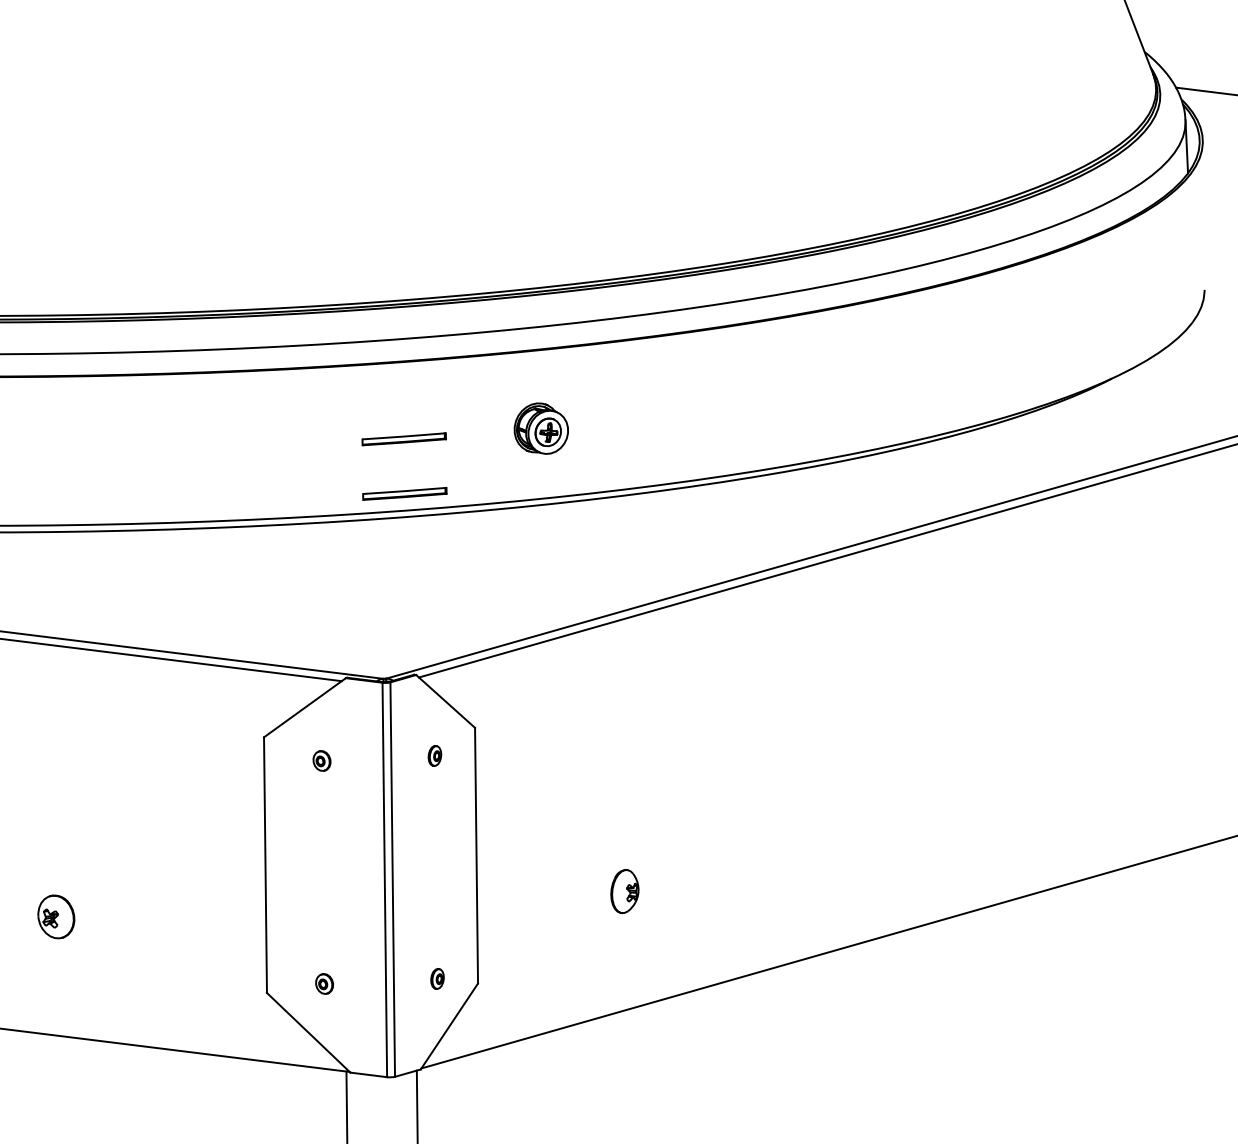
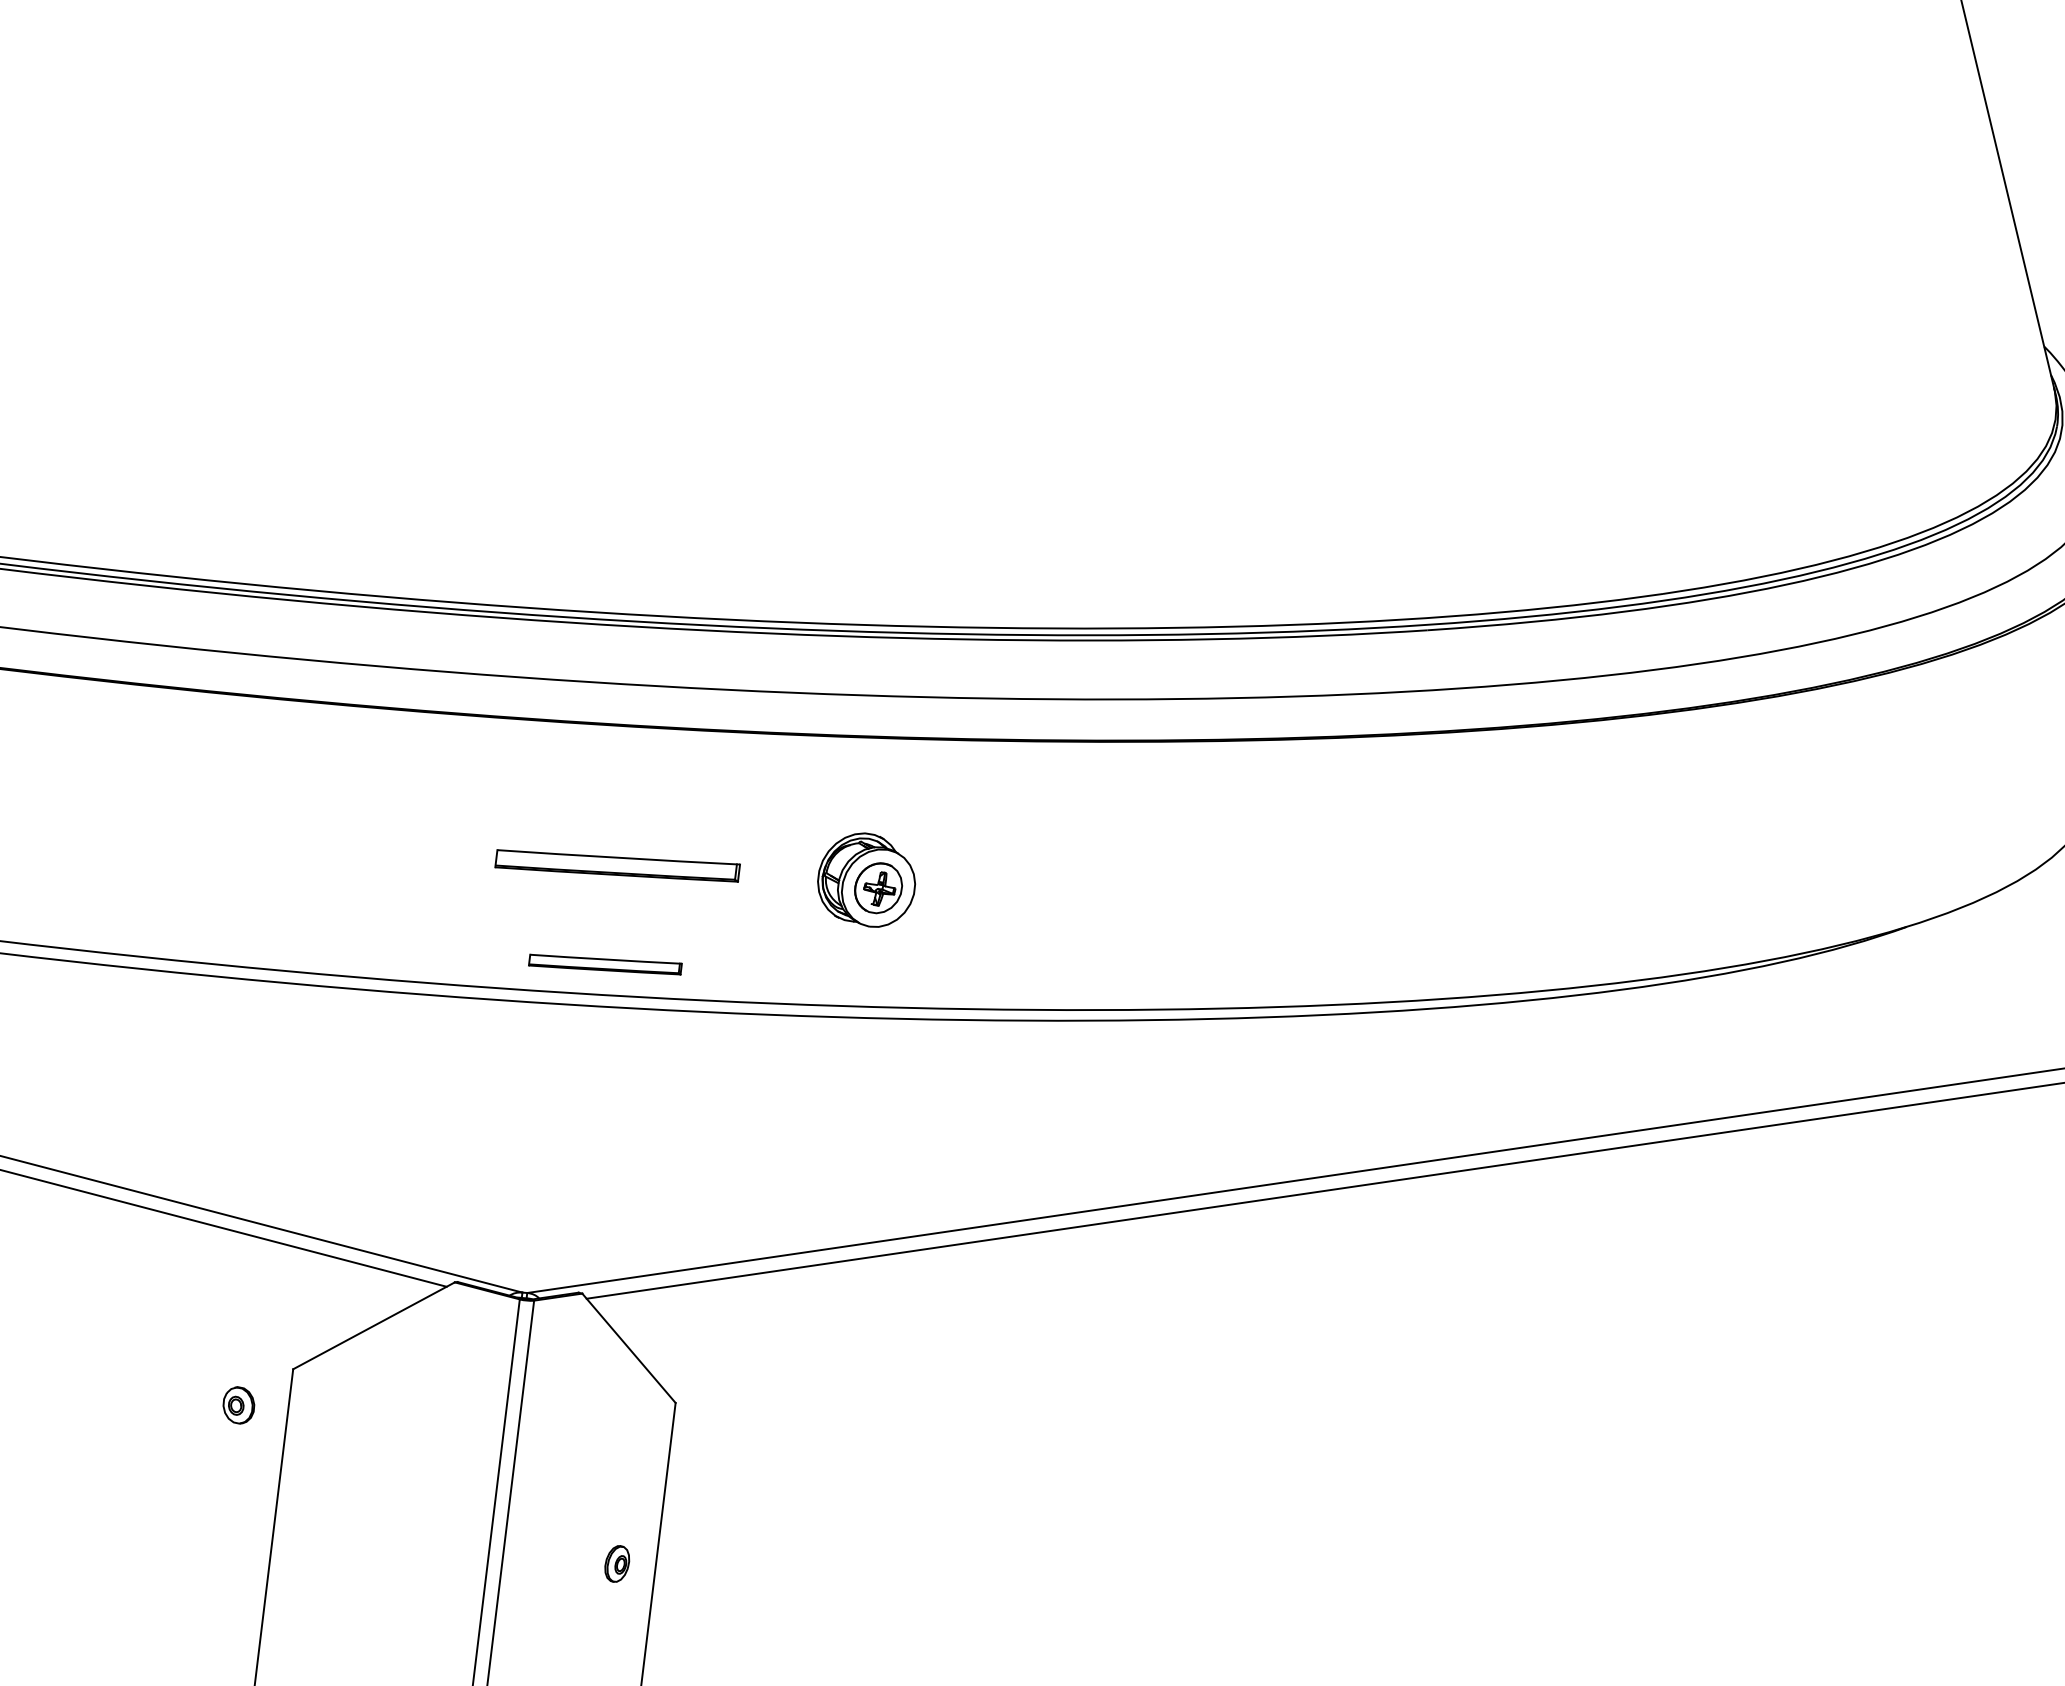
part: (403, 439) -> (616, 866), size x1.6
part: (434, 755) -> (616, 1563), moved
part: (321, 760) -> (238, 1404), moved

